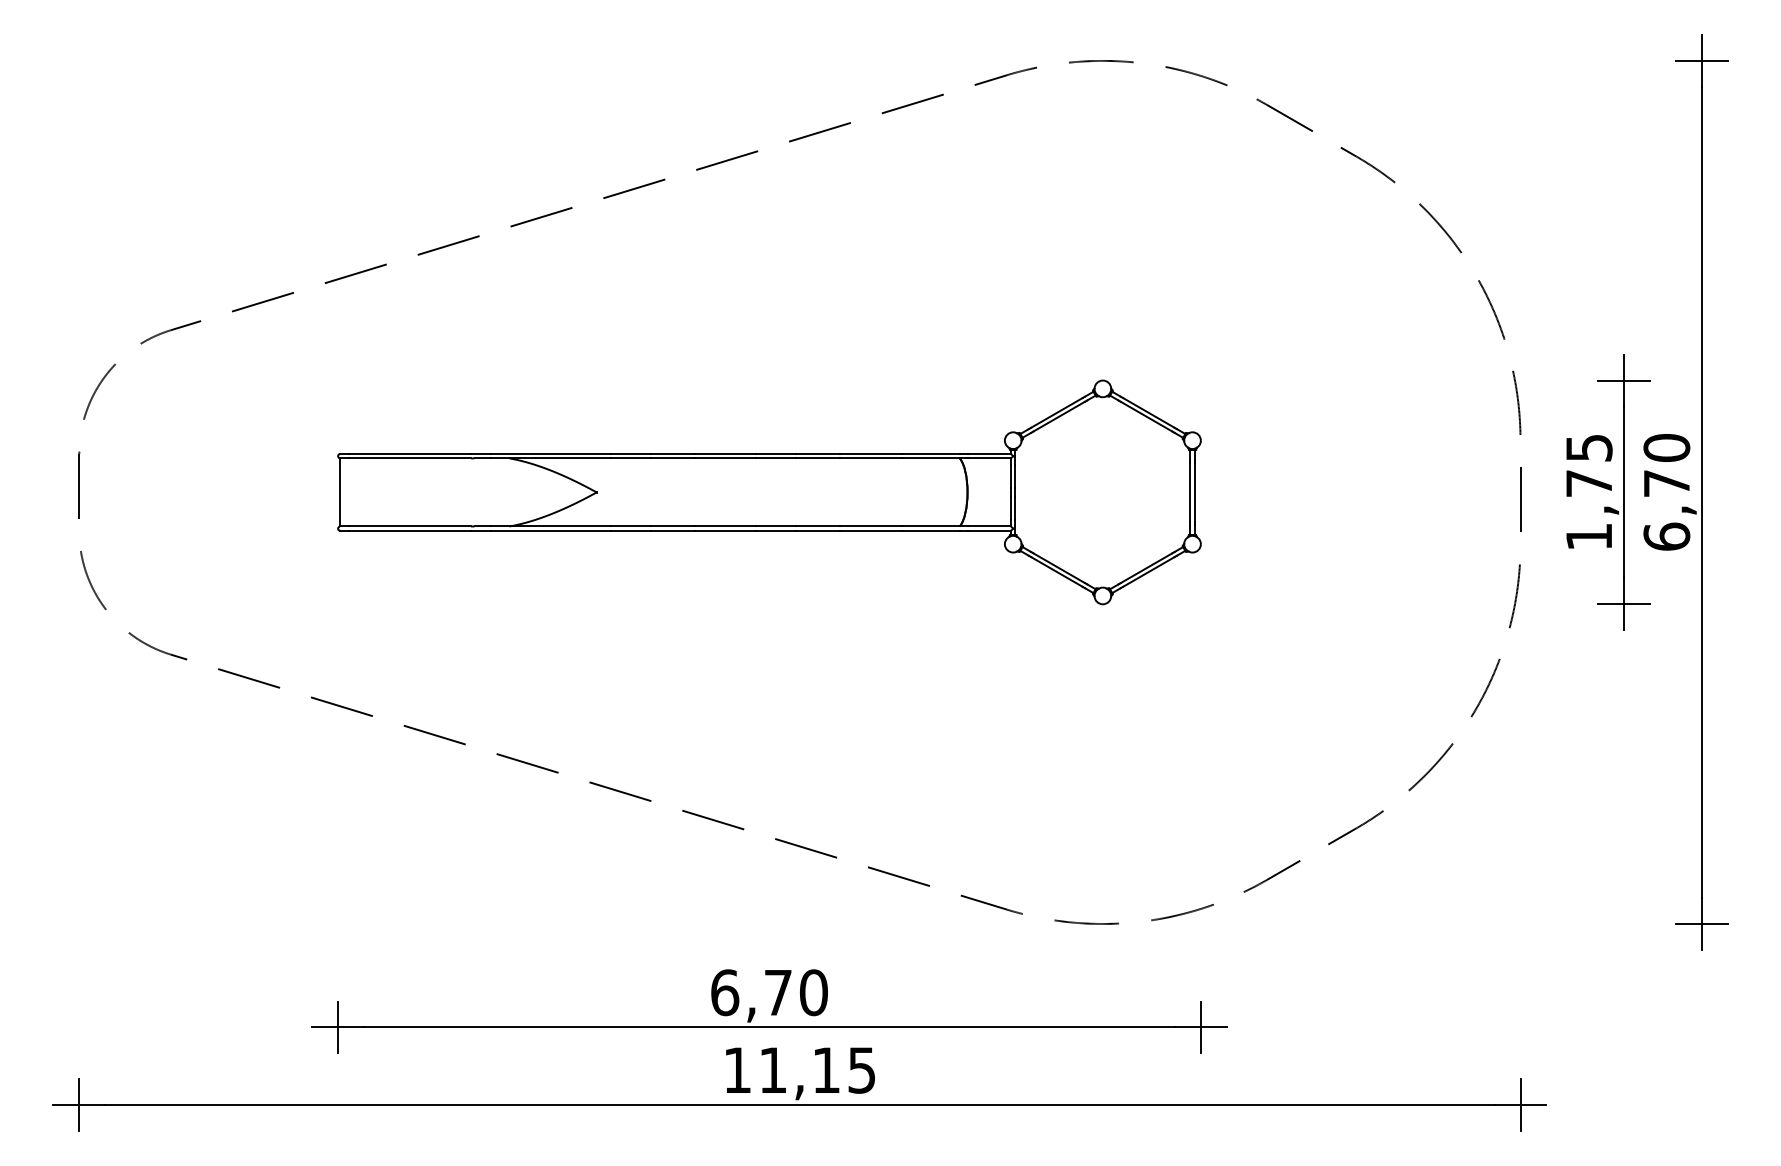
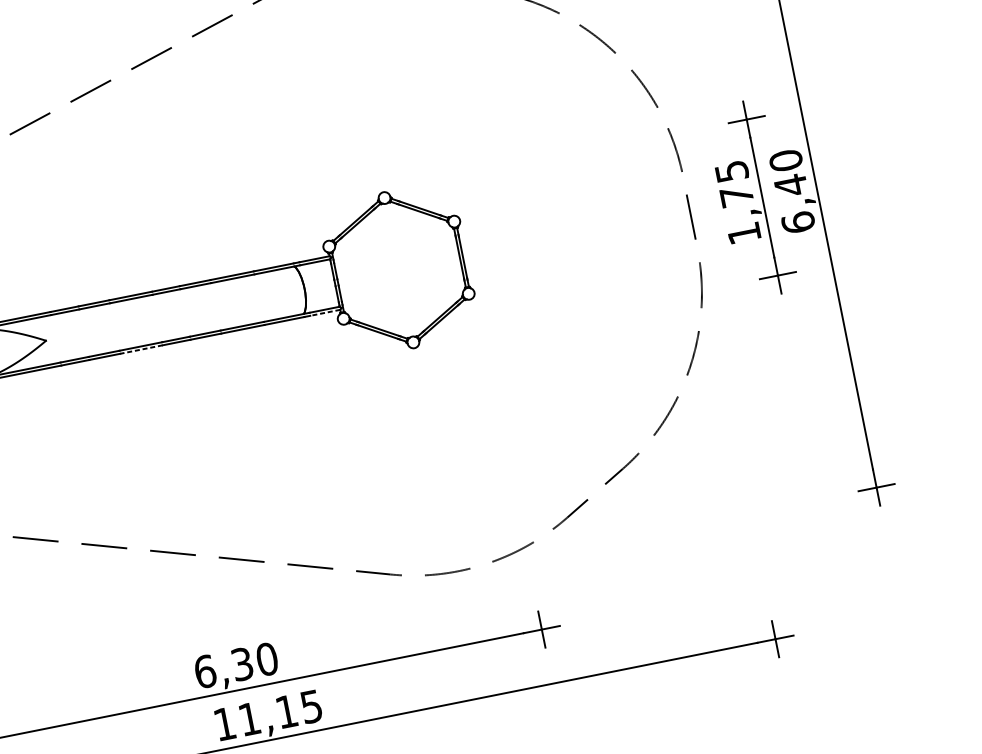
text: (1666, 483) -> (790, 185), 6,70 -> 6,40
line: (725, 530) -> (141, 349), solid -> dashed
line: (989, 530) -> (325, 312), solid -> dashed
text: (777, 992) -> (241, 664), 6,70 -> 6,30

